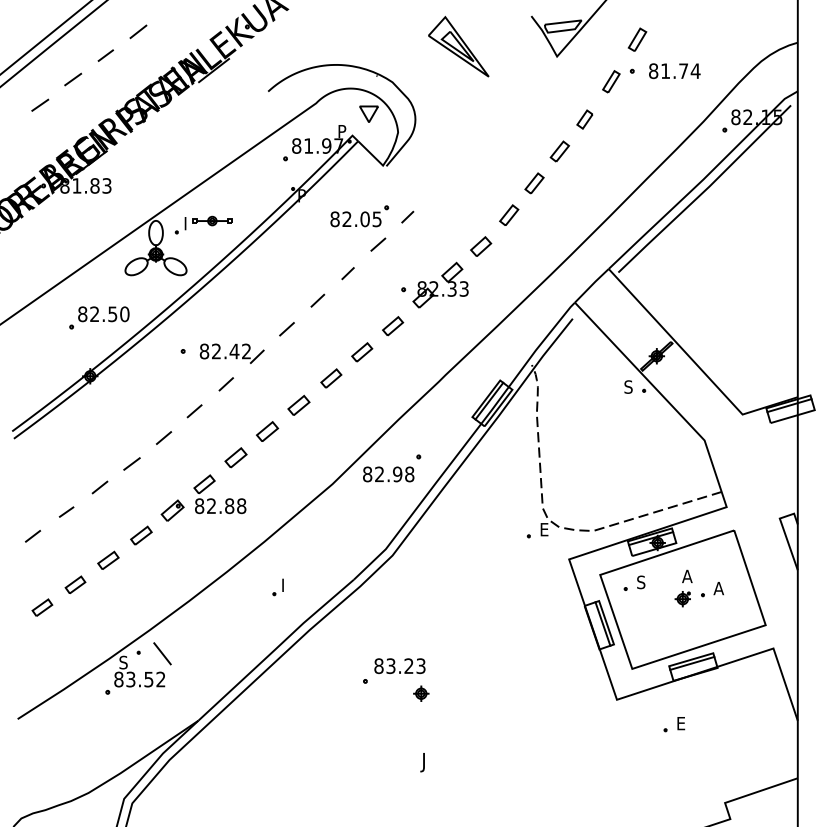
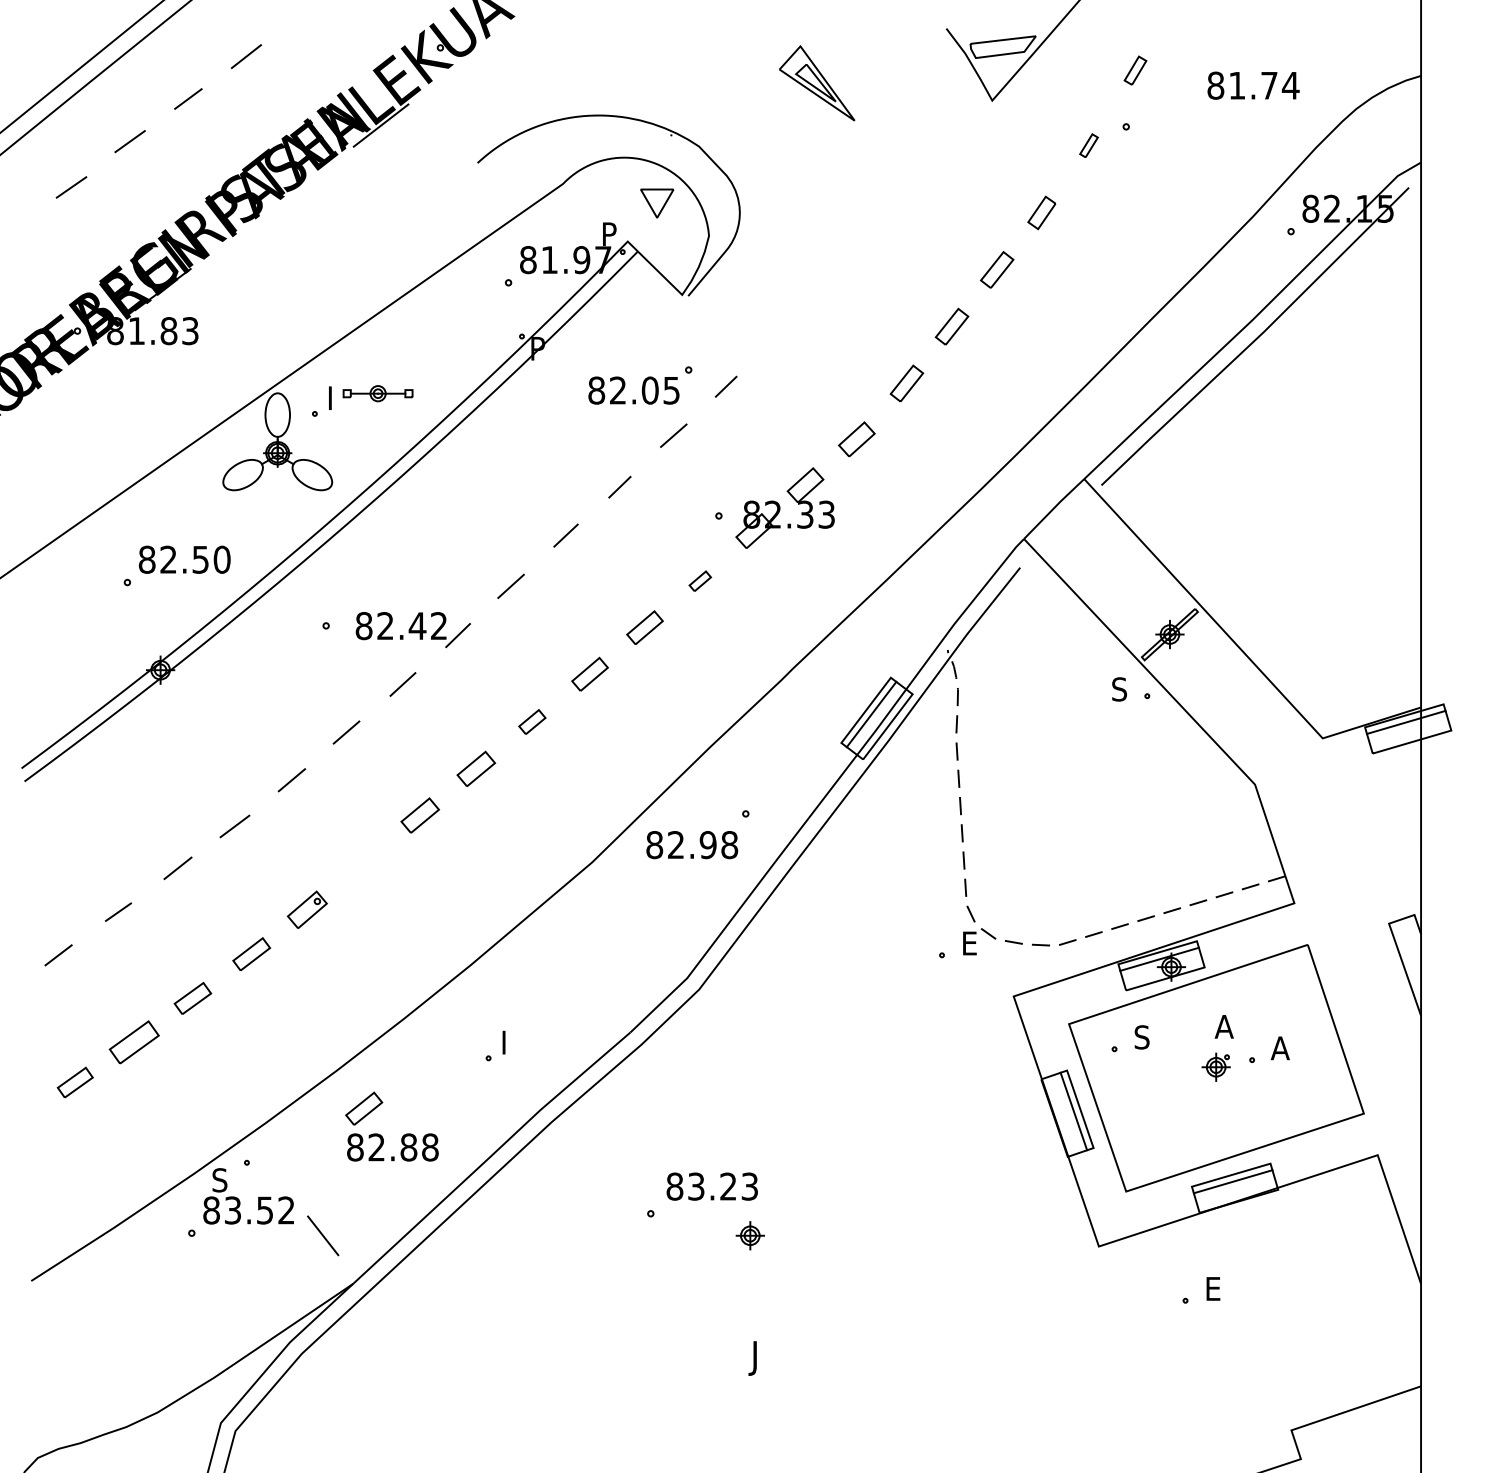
part: (637, 39) -> (1135, 70), size x0.7
part: (458, 46) -> (816, 82), size x0.7
text: (674, 71) -> (1253, 86), moved
part: (611, 81) -> (1089, 145), size x0.6
part: (393, 326) -> (700, 581), size x0.6
part: (298, 404) -> (531, 720), size x0.7
part: (214, 499) -> (381, 1135), moved
part: (75, 584) -> (134, 1041), size x1.4
line: (162, 653) -> (323, 1235), moved

